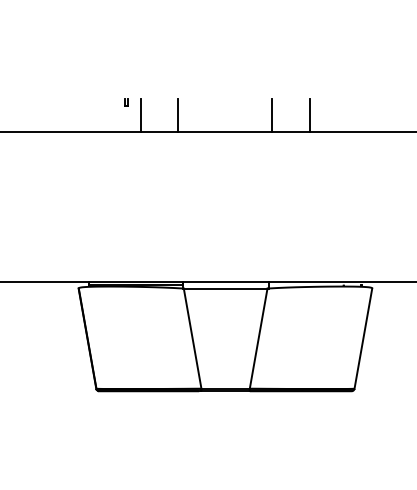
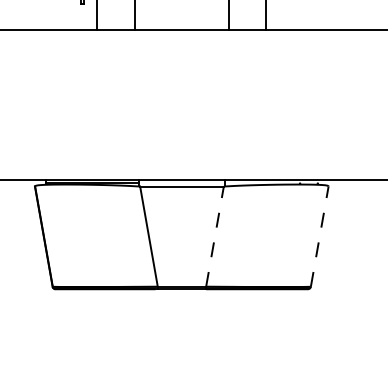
line: (258, 338) -> (214, 236), solid -> dashed
line: (363, 338) -> (319, 236), solid -> dashed

